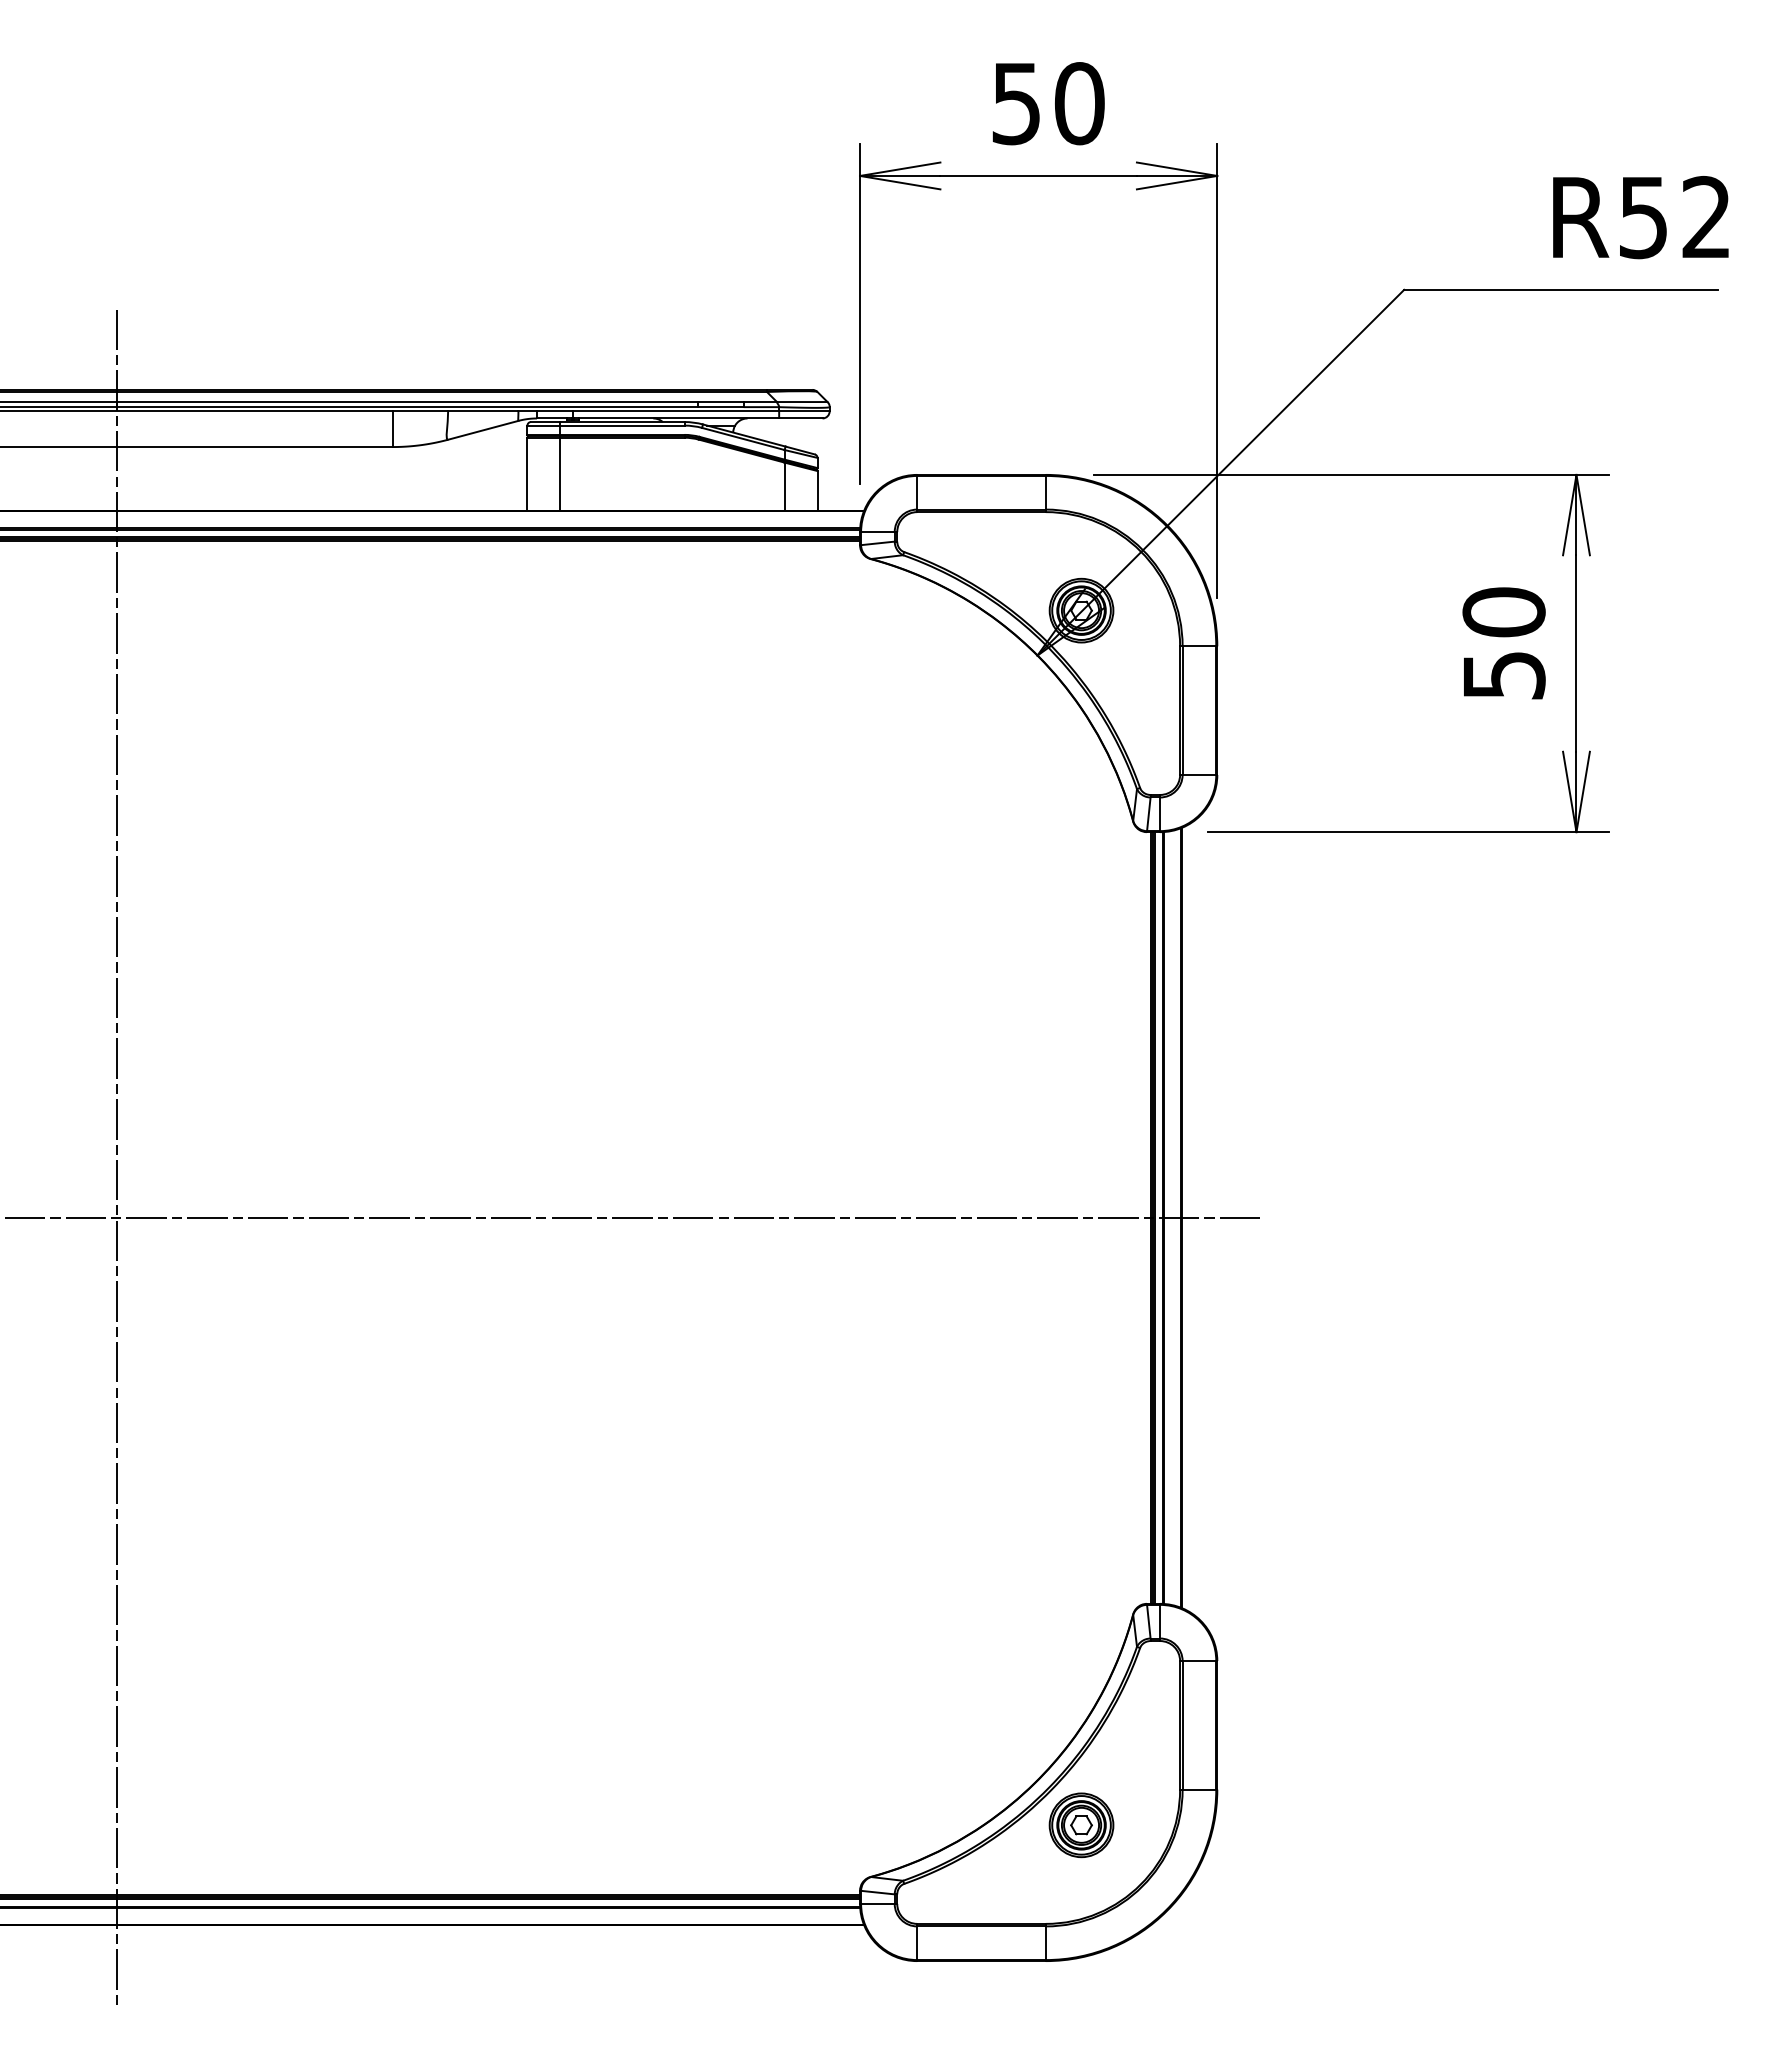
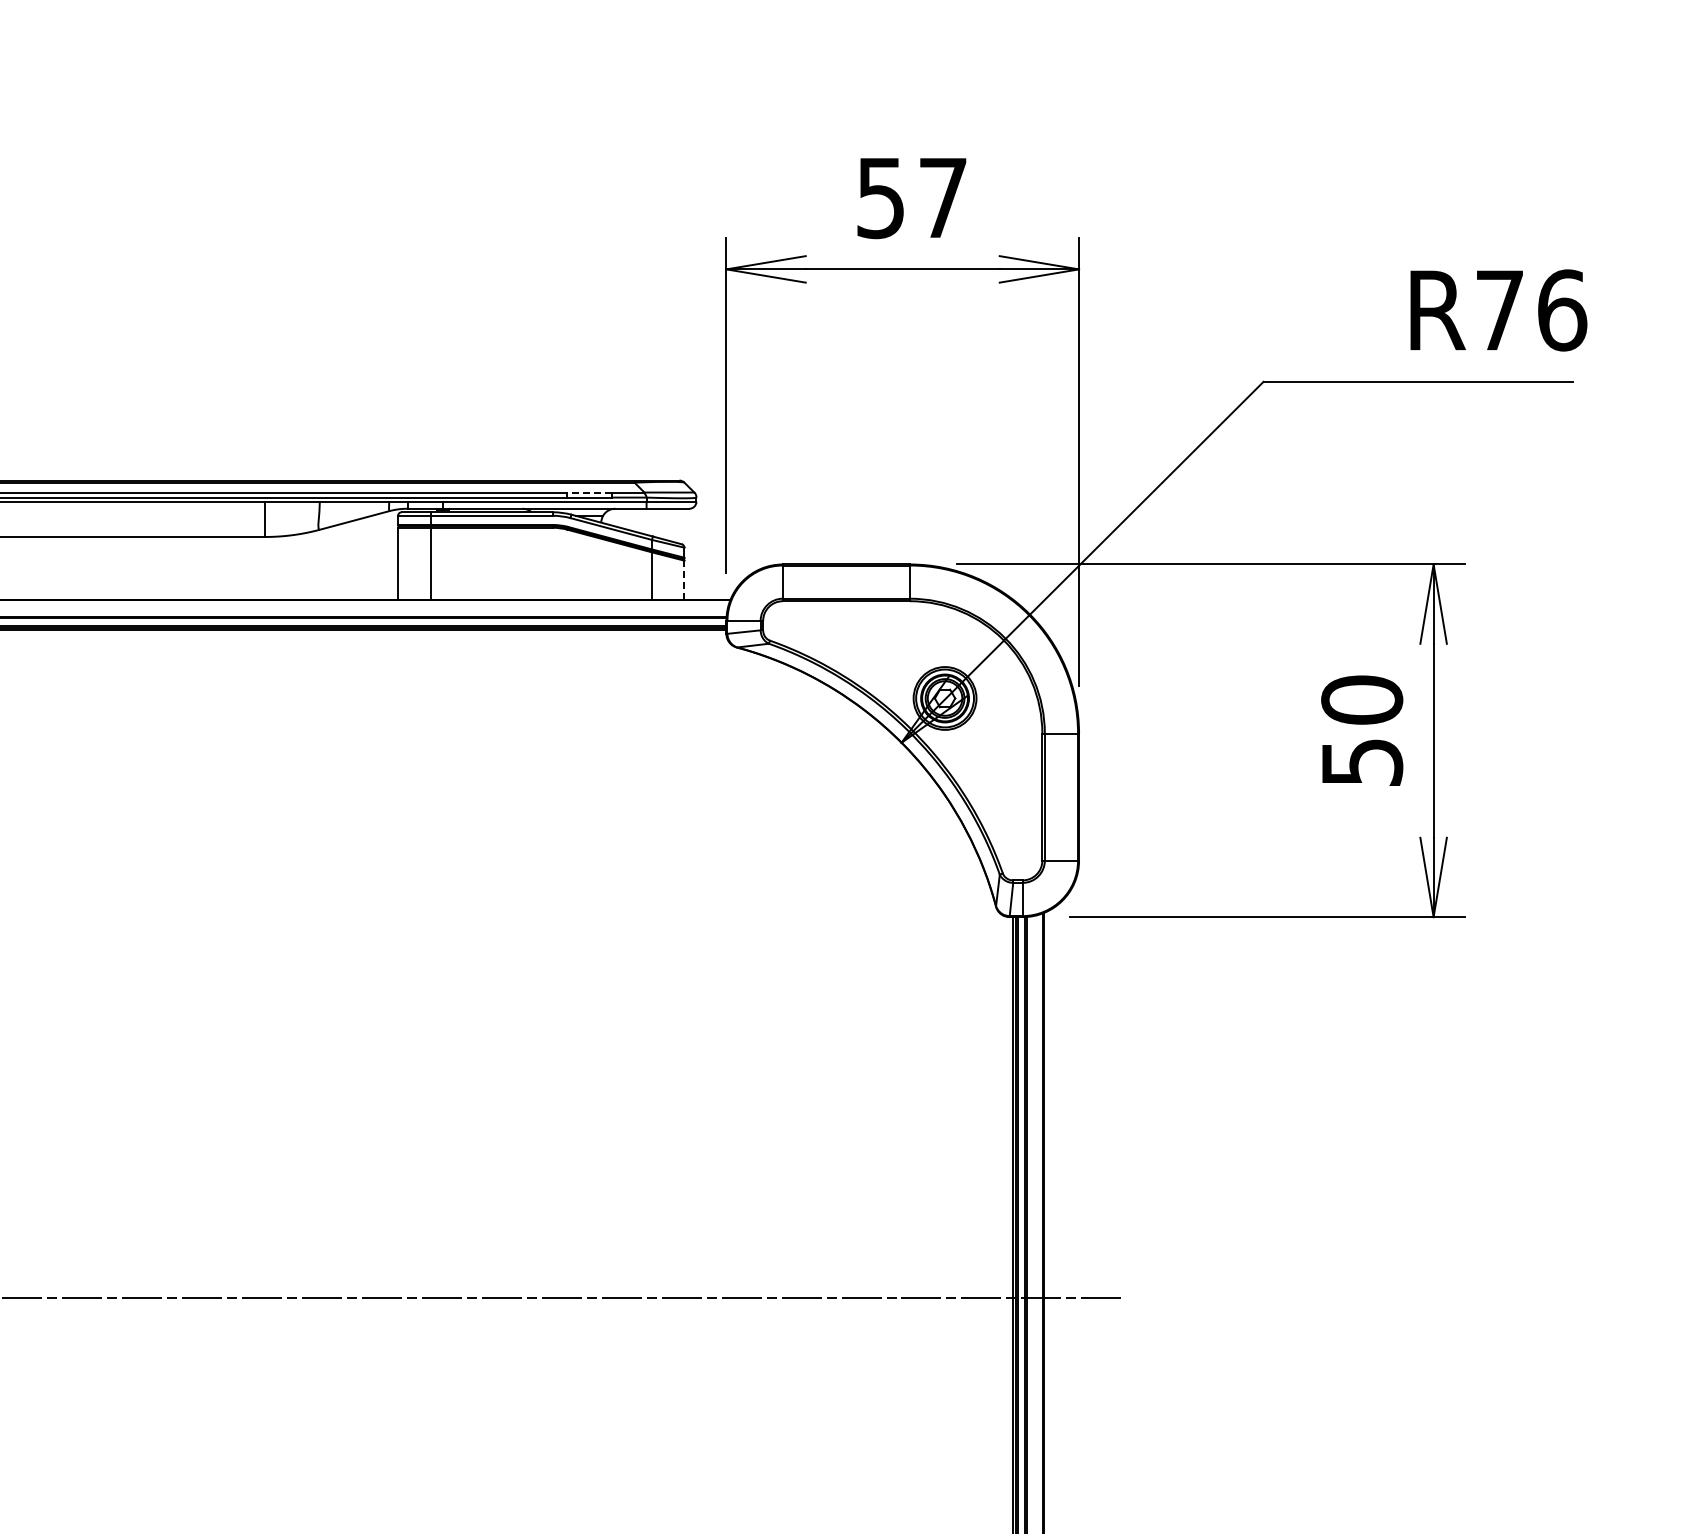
text: (1079, 103) -> (943, 197), 50 -> 57
text: (1676, 217) -> (1532, 310), R52 -> R76
line: (721, 402) -> (589, 493), solid -> dashed
line: (817, 490) -> (684, 579), solid -> dashed

